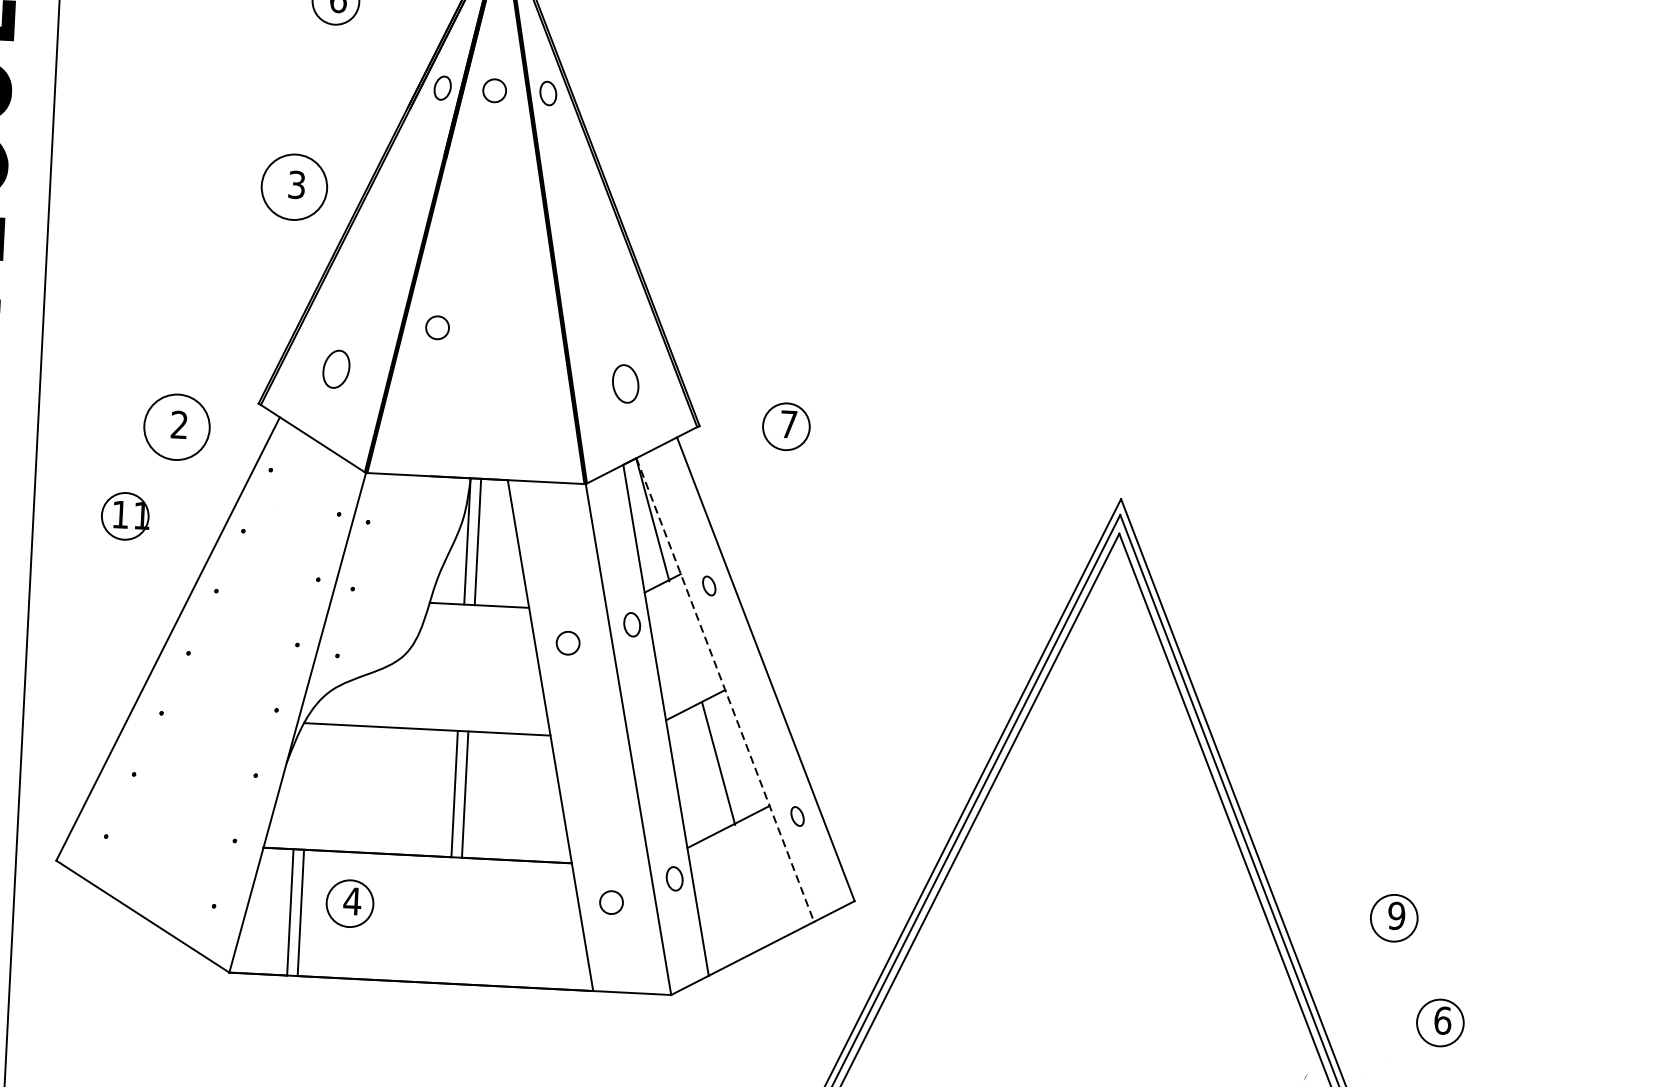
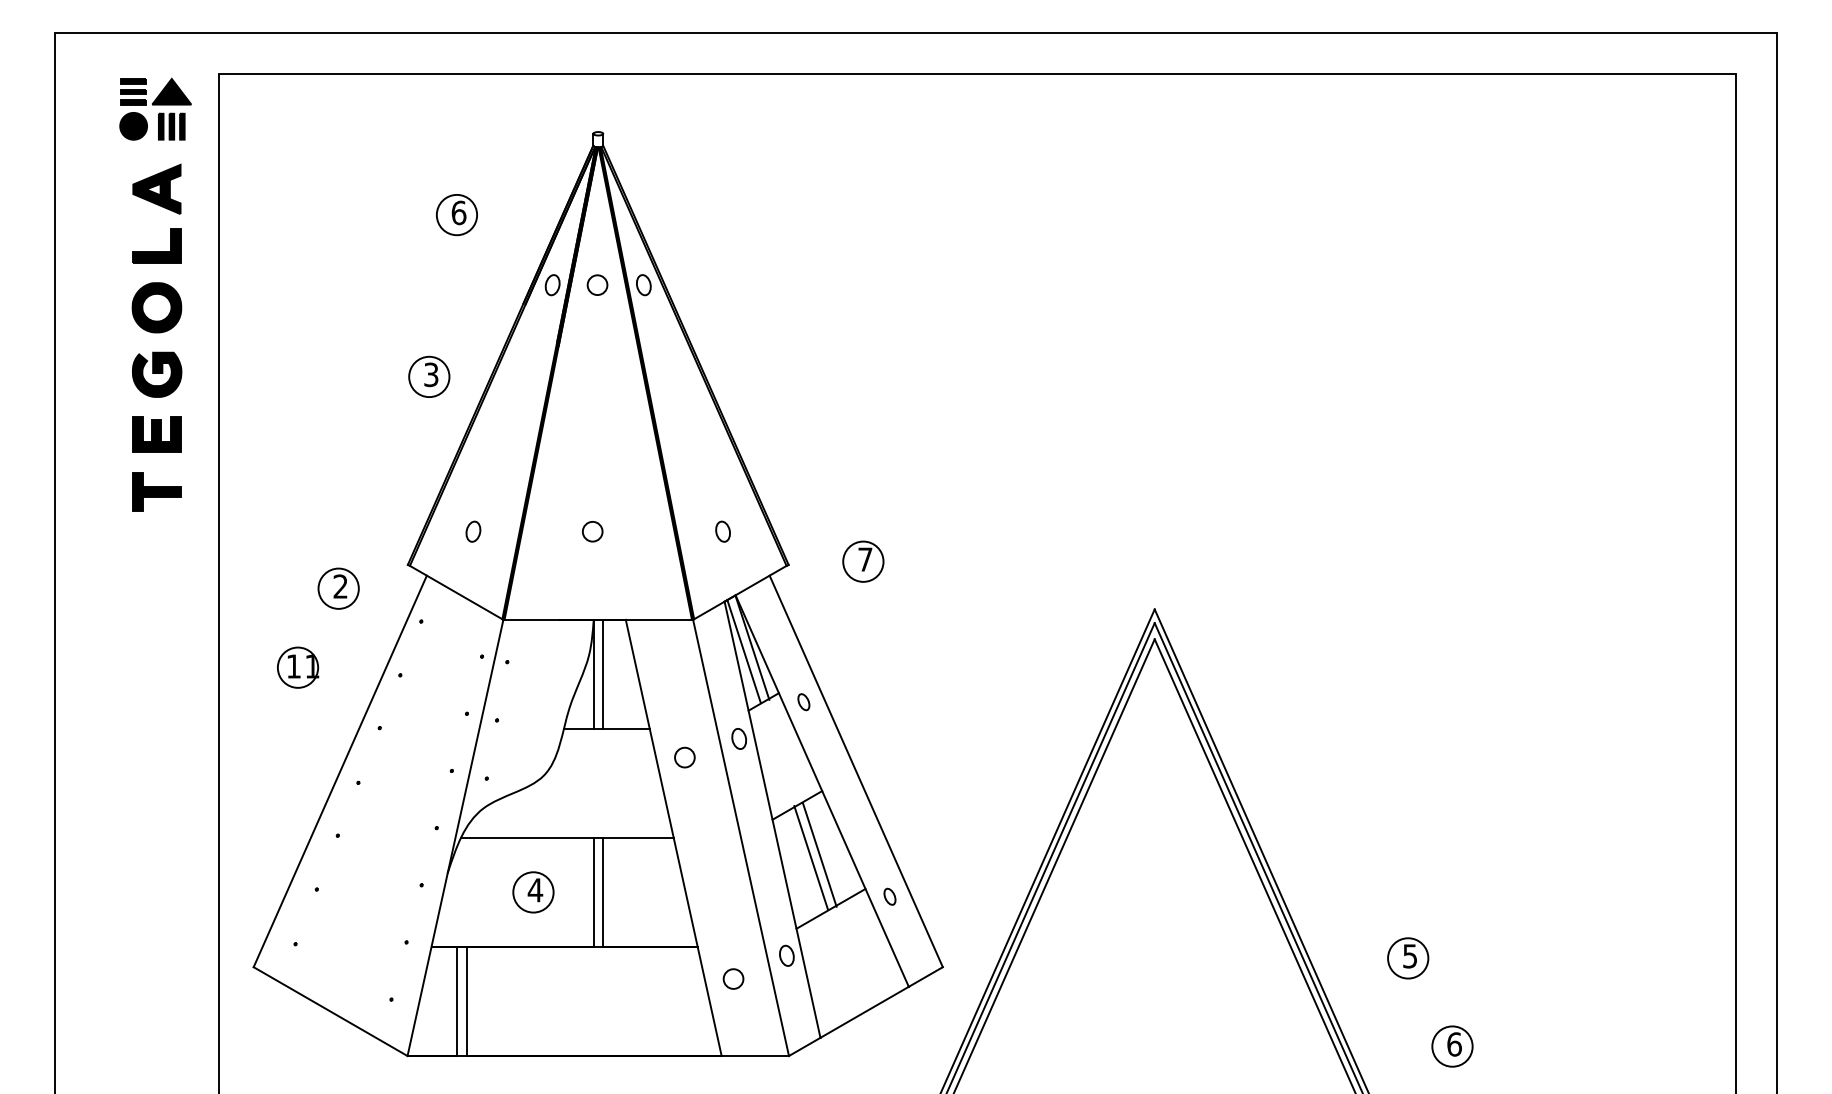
circle: (294, 186) -> (429, 376), size x0.71
circle: (437, 327) -> (592, 531), moved
part: (336, 368) -> (473, 531), size x0.62
part: (624, 383) -> (722, 531), size x0.62
circle: (176, 426) -> (338, 588), size x0.71
line: (642, 523) -> (743, 651), added
line: (725, 690) -> (822, 791), dashed -> solid
line: (707, 766) -> (810, 857), added
part: (350, 903) -> (533, 892), moved
text: (1395, 916) -> (1409, 956), 9 -> 5

